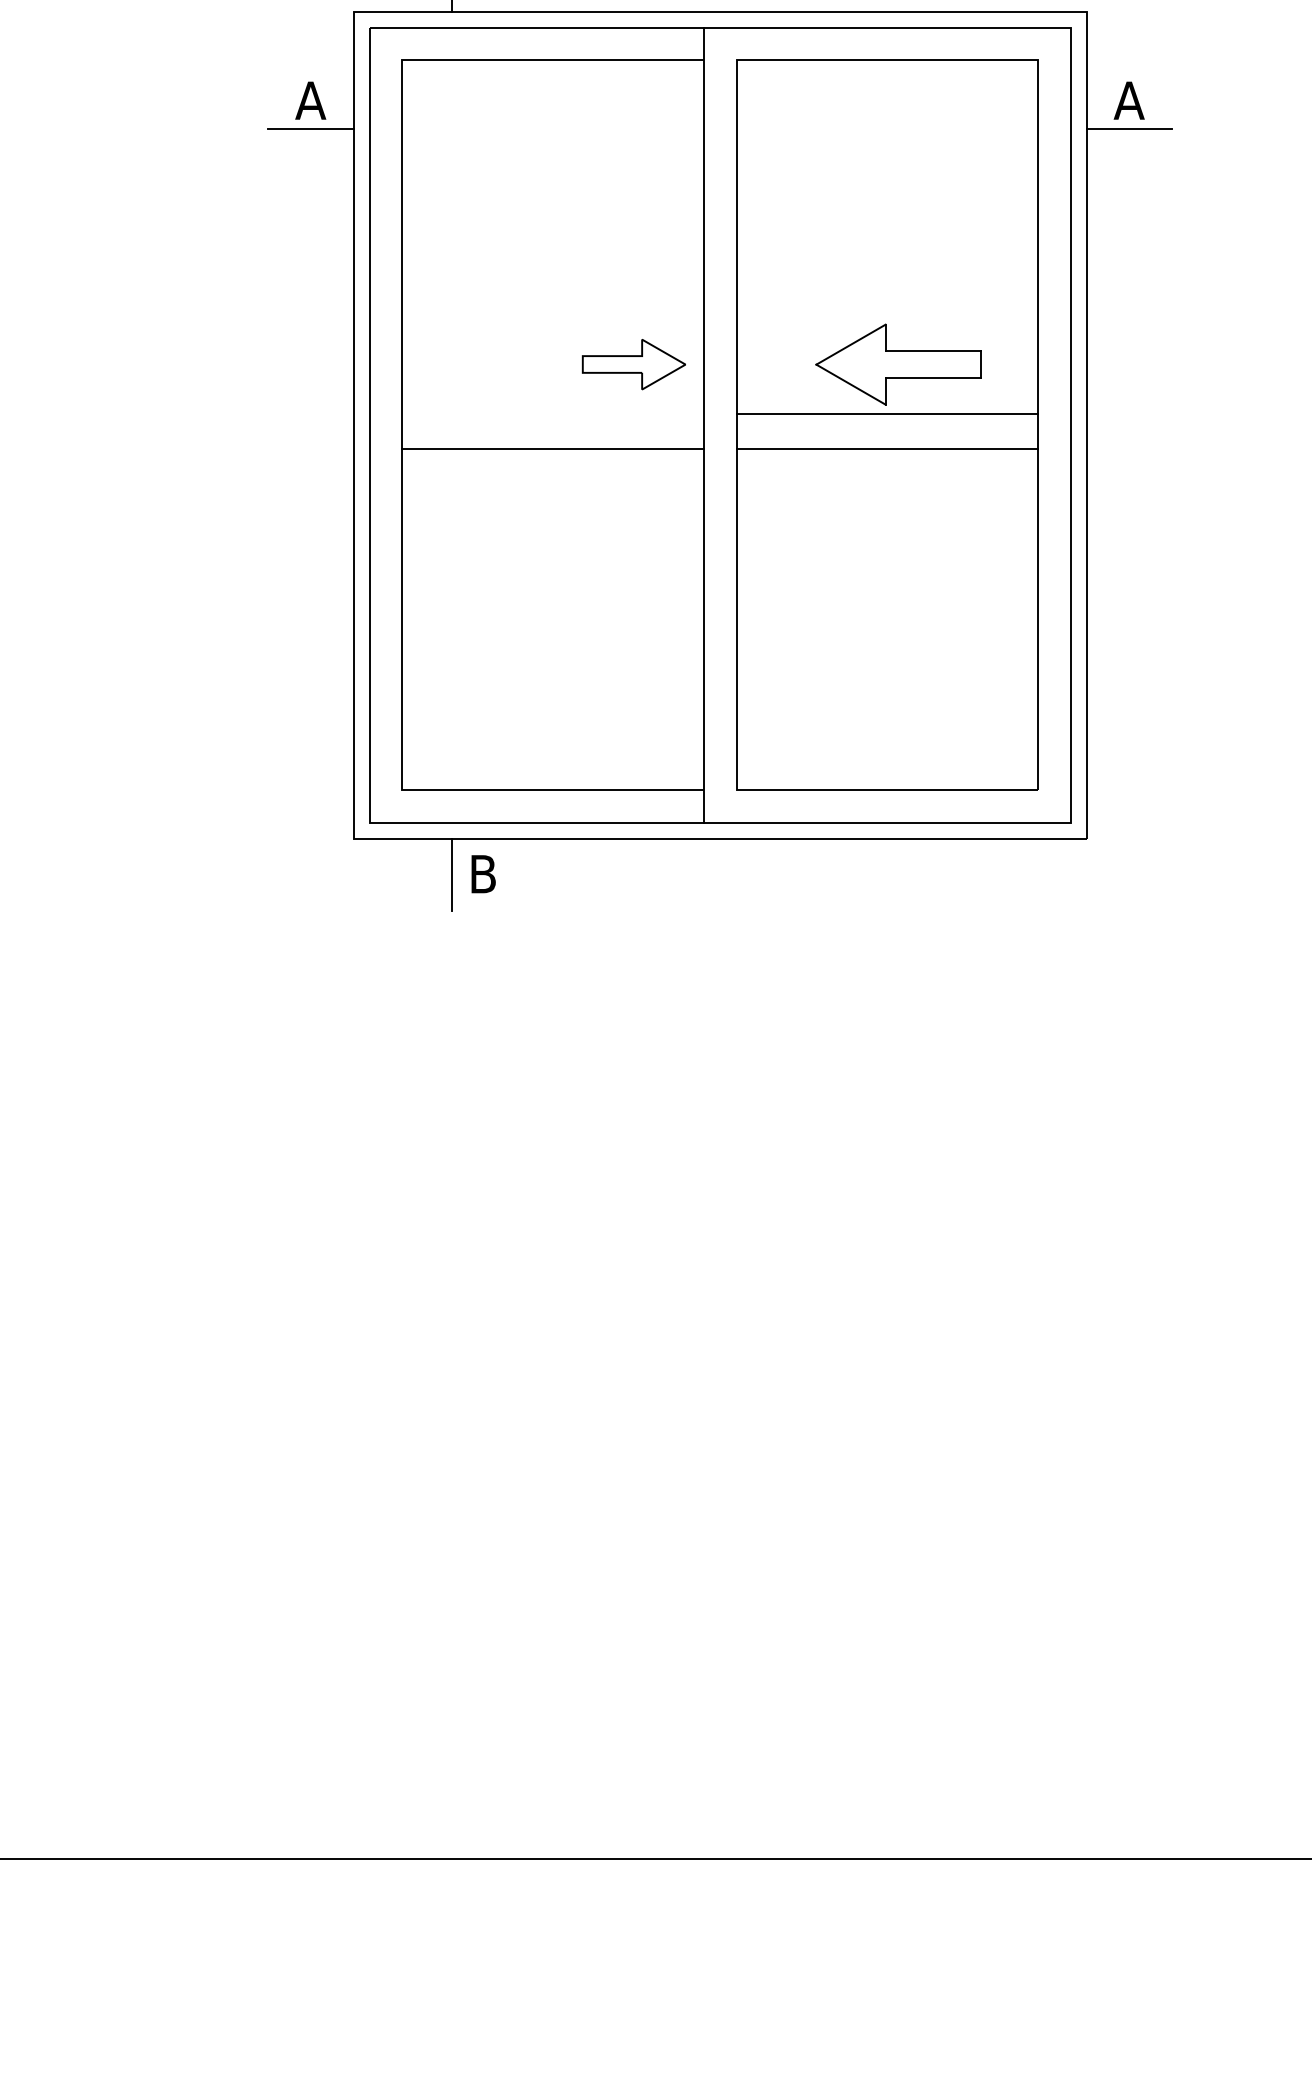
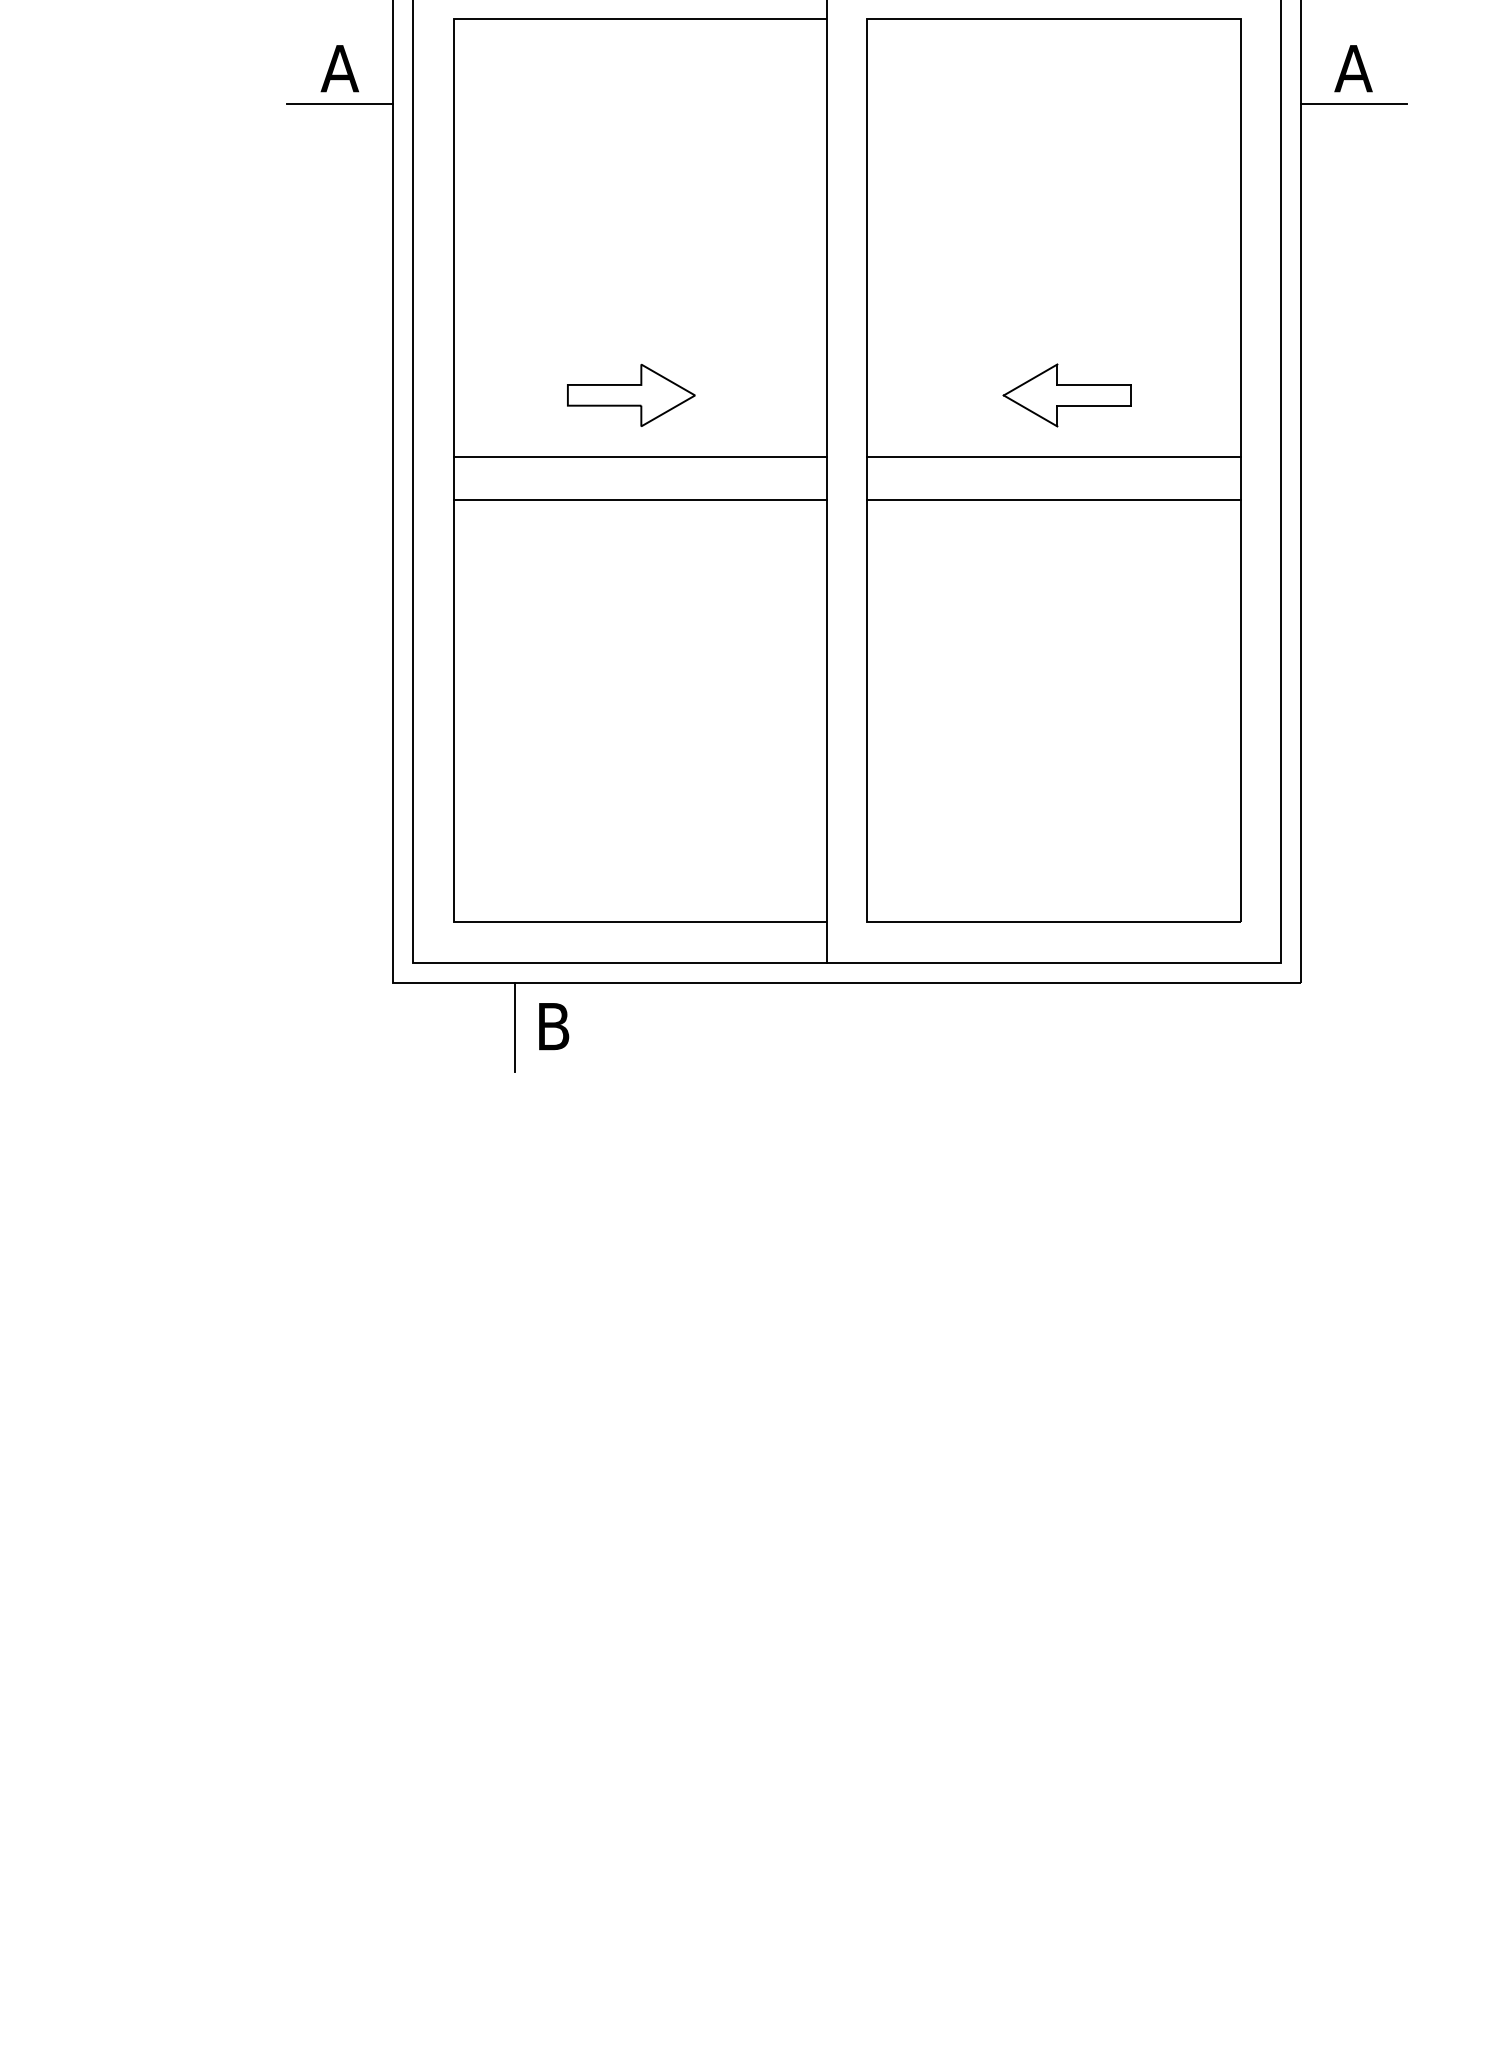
part: (633, 364) -> (630, 395), moved
part: (897, 364) -> (1066, 395), size x0.62
line: (552, 414) -> (639, 457), added

